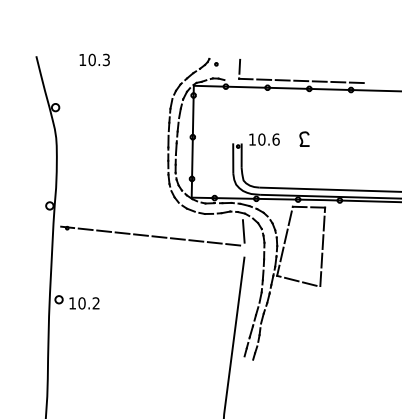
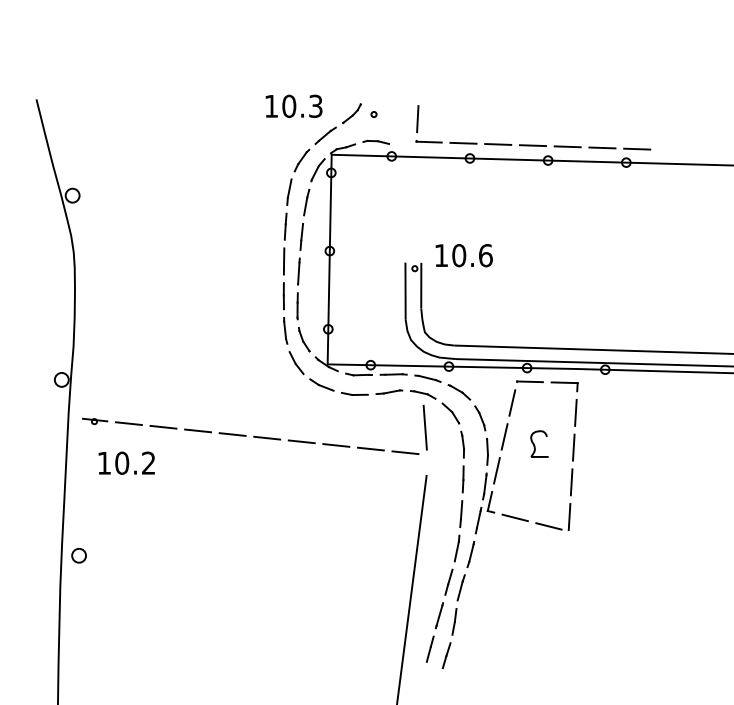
text: (94, 59) -> (293, 105), moved
part: (304, 138) -> (539, 442), moved
text: (84, 303) -> (126, 463), moved

